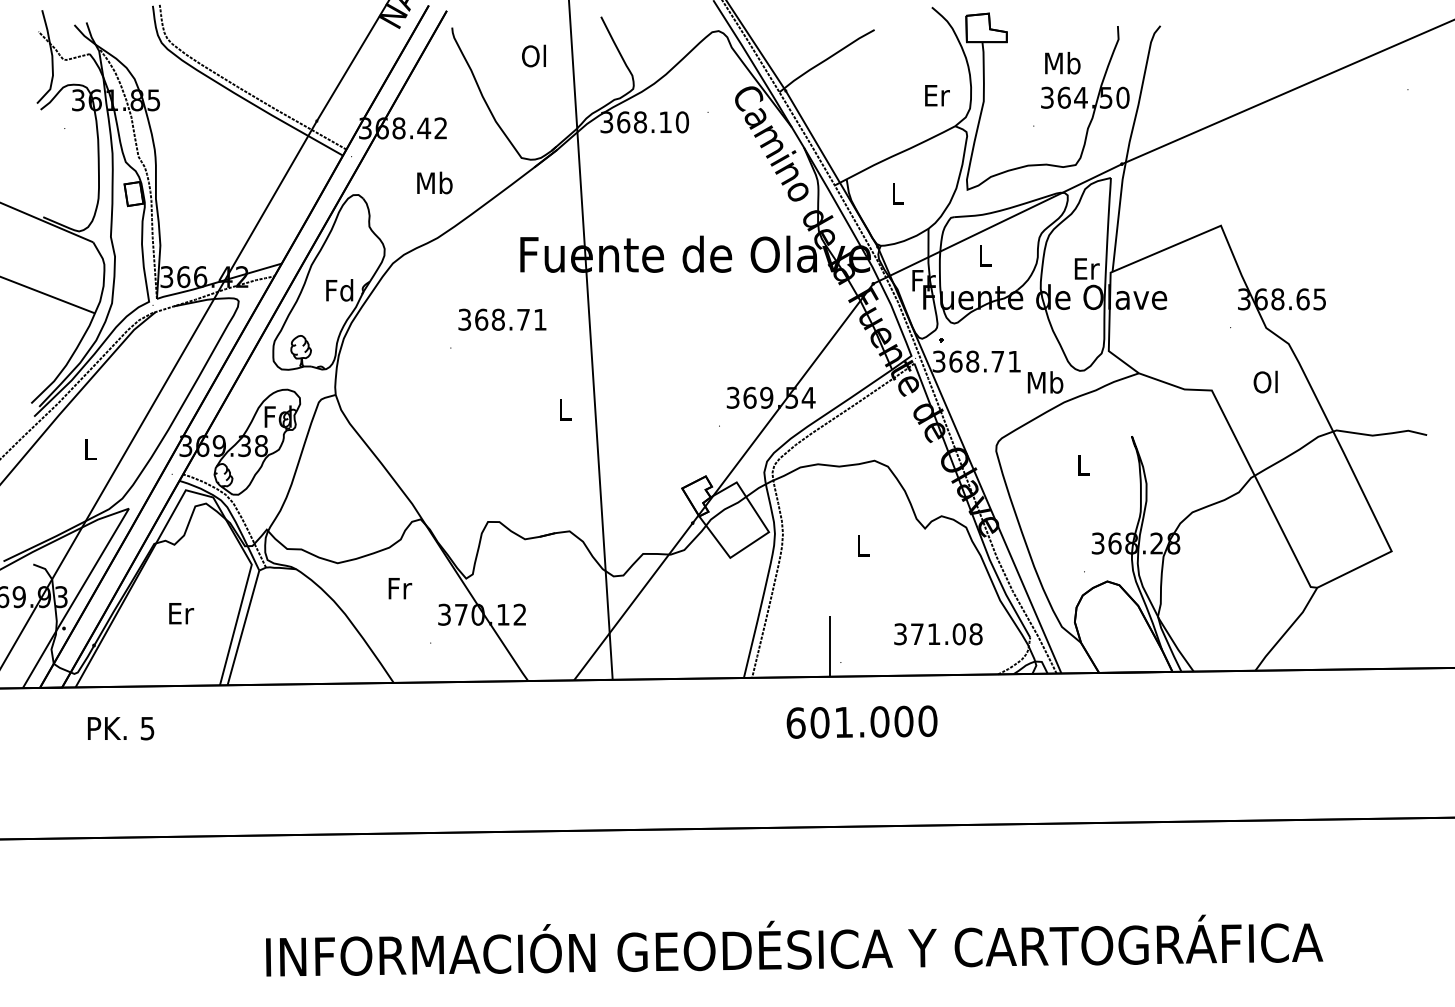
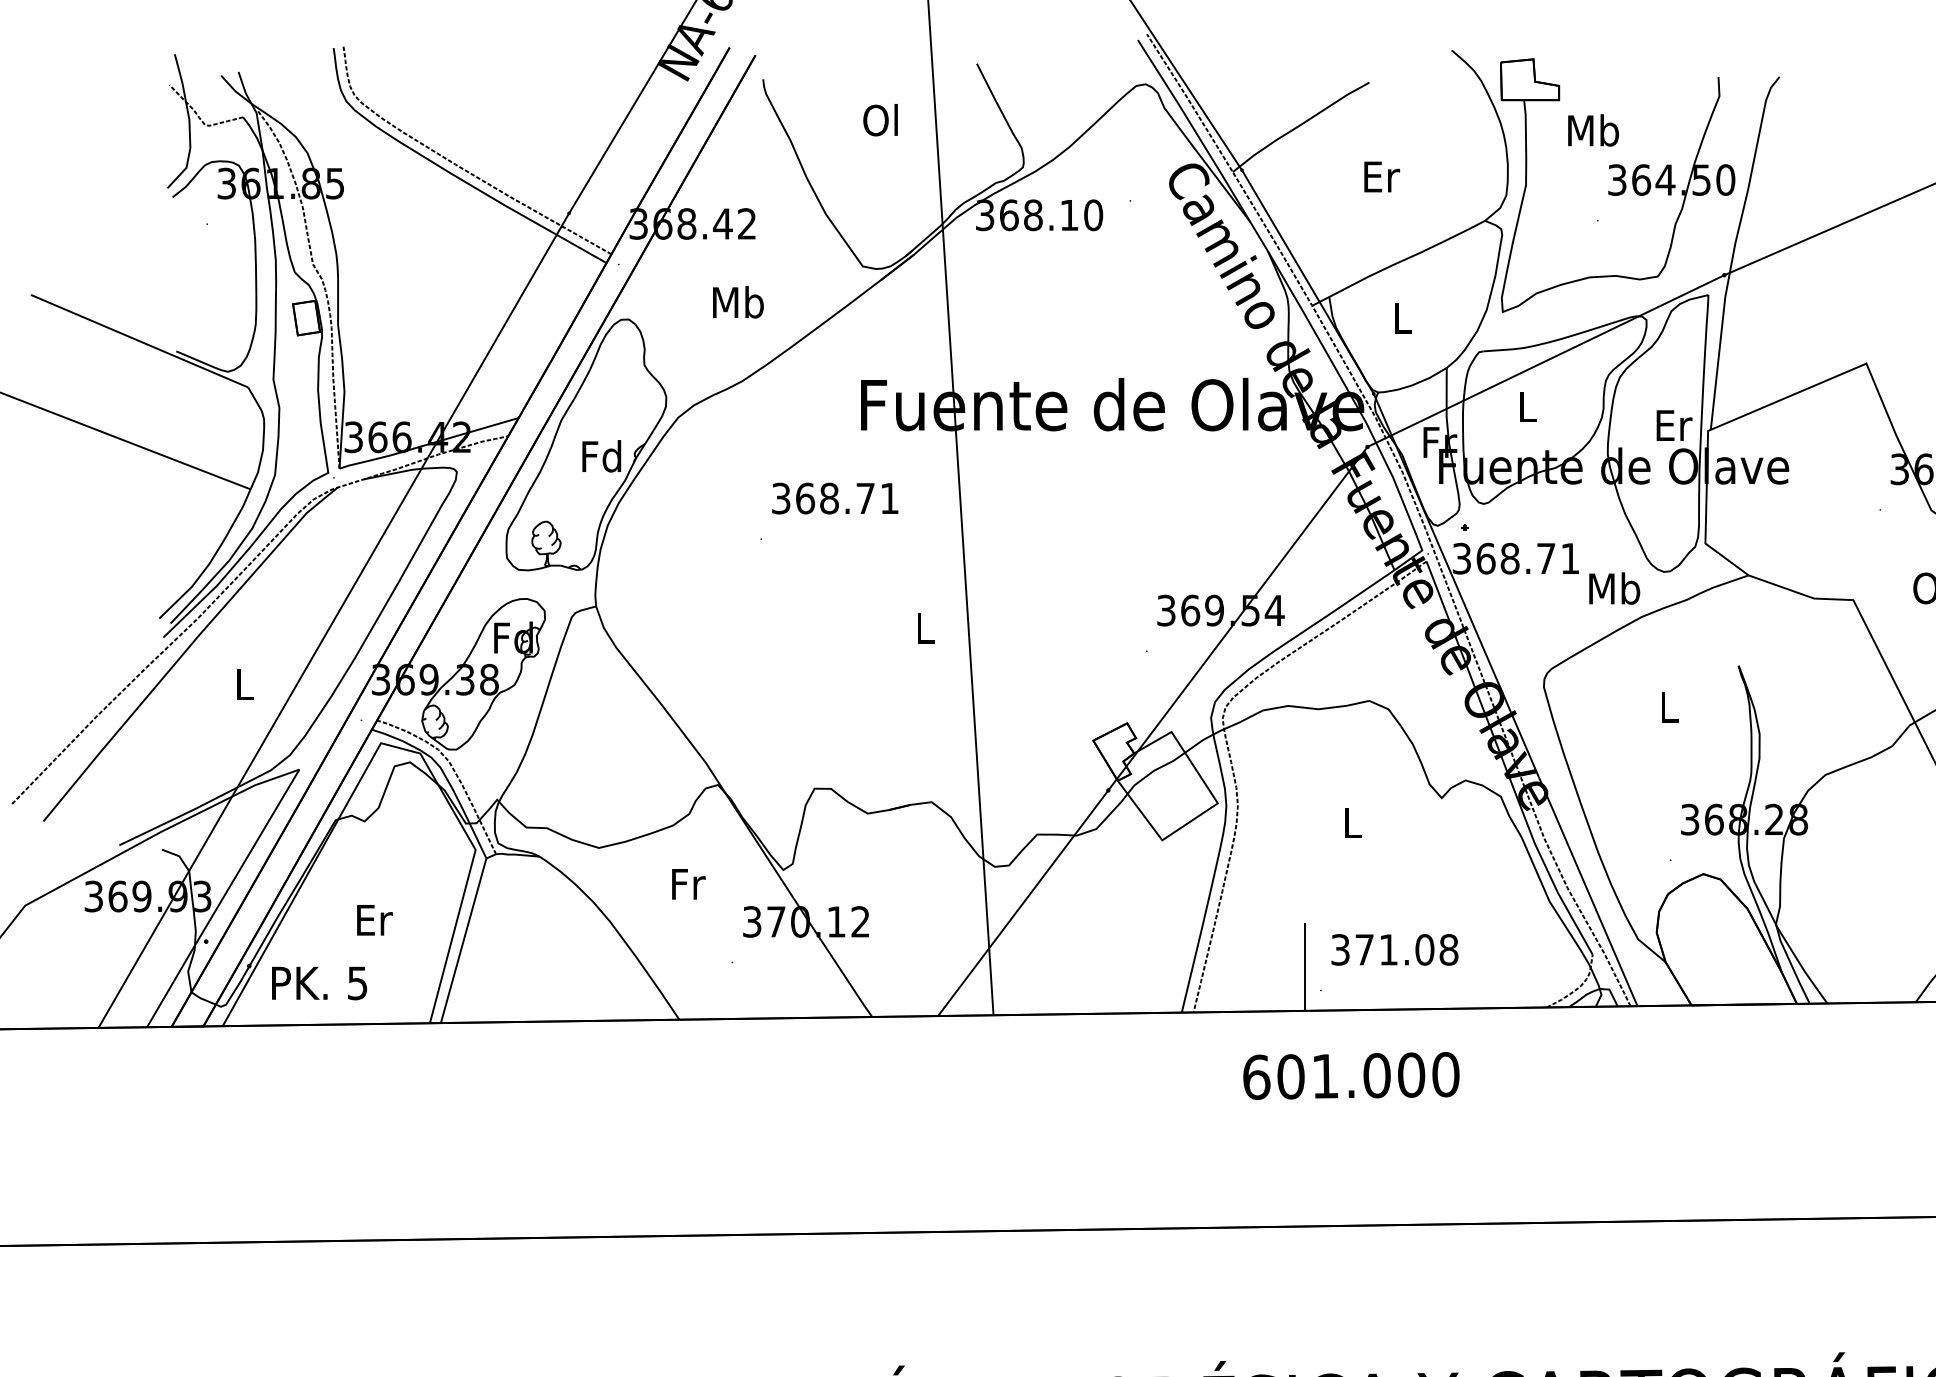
text: (1062, 63) -> (1593, 130), moved
text: (937, 95) -> (1382, 176), moved
text: (938, 634) -> (1395, 950), moved
text: (121, 728) -> (320, 983), moved

